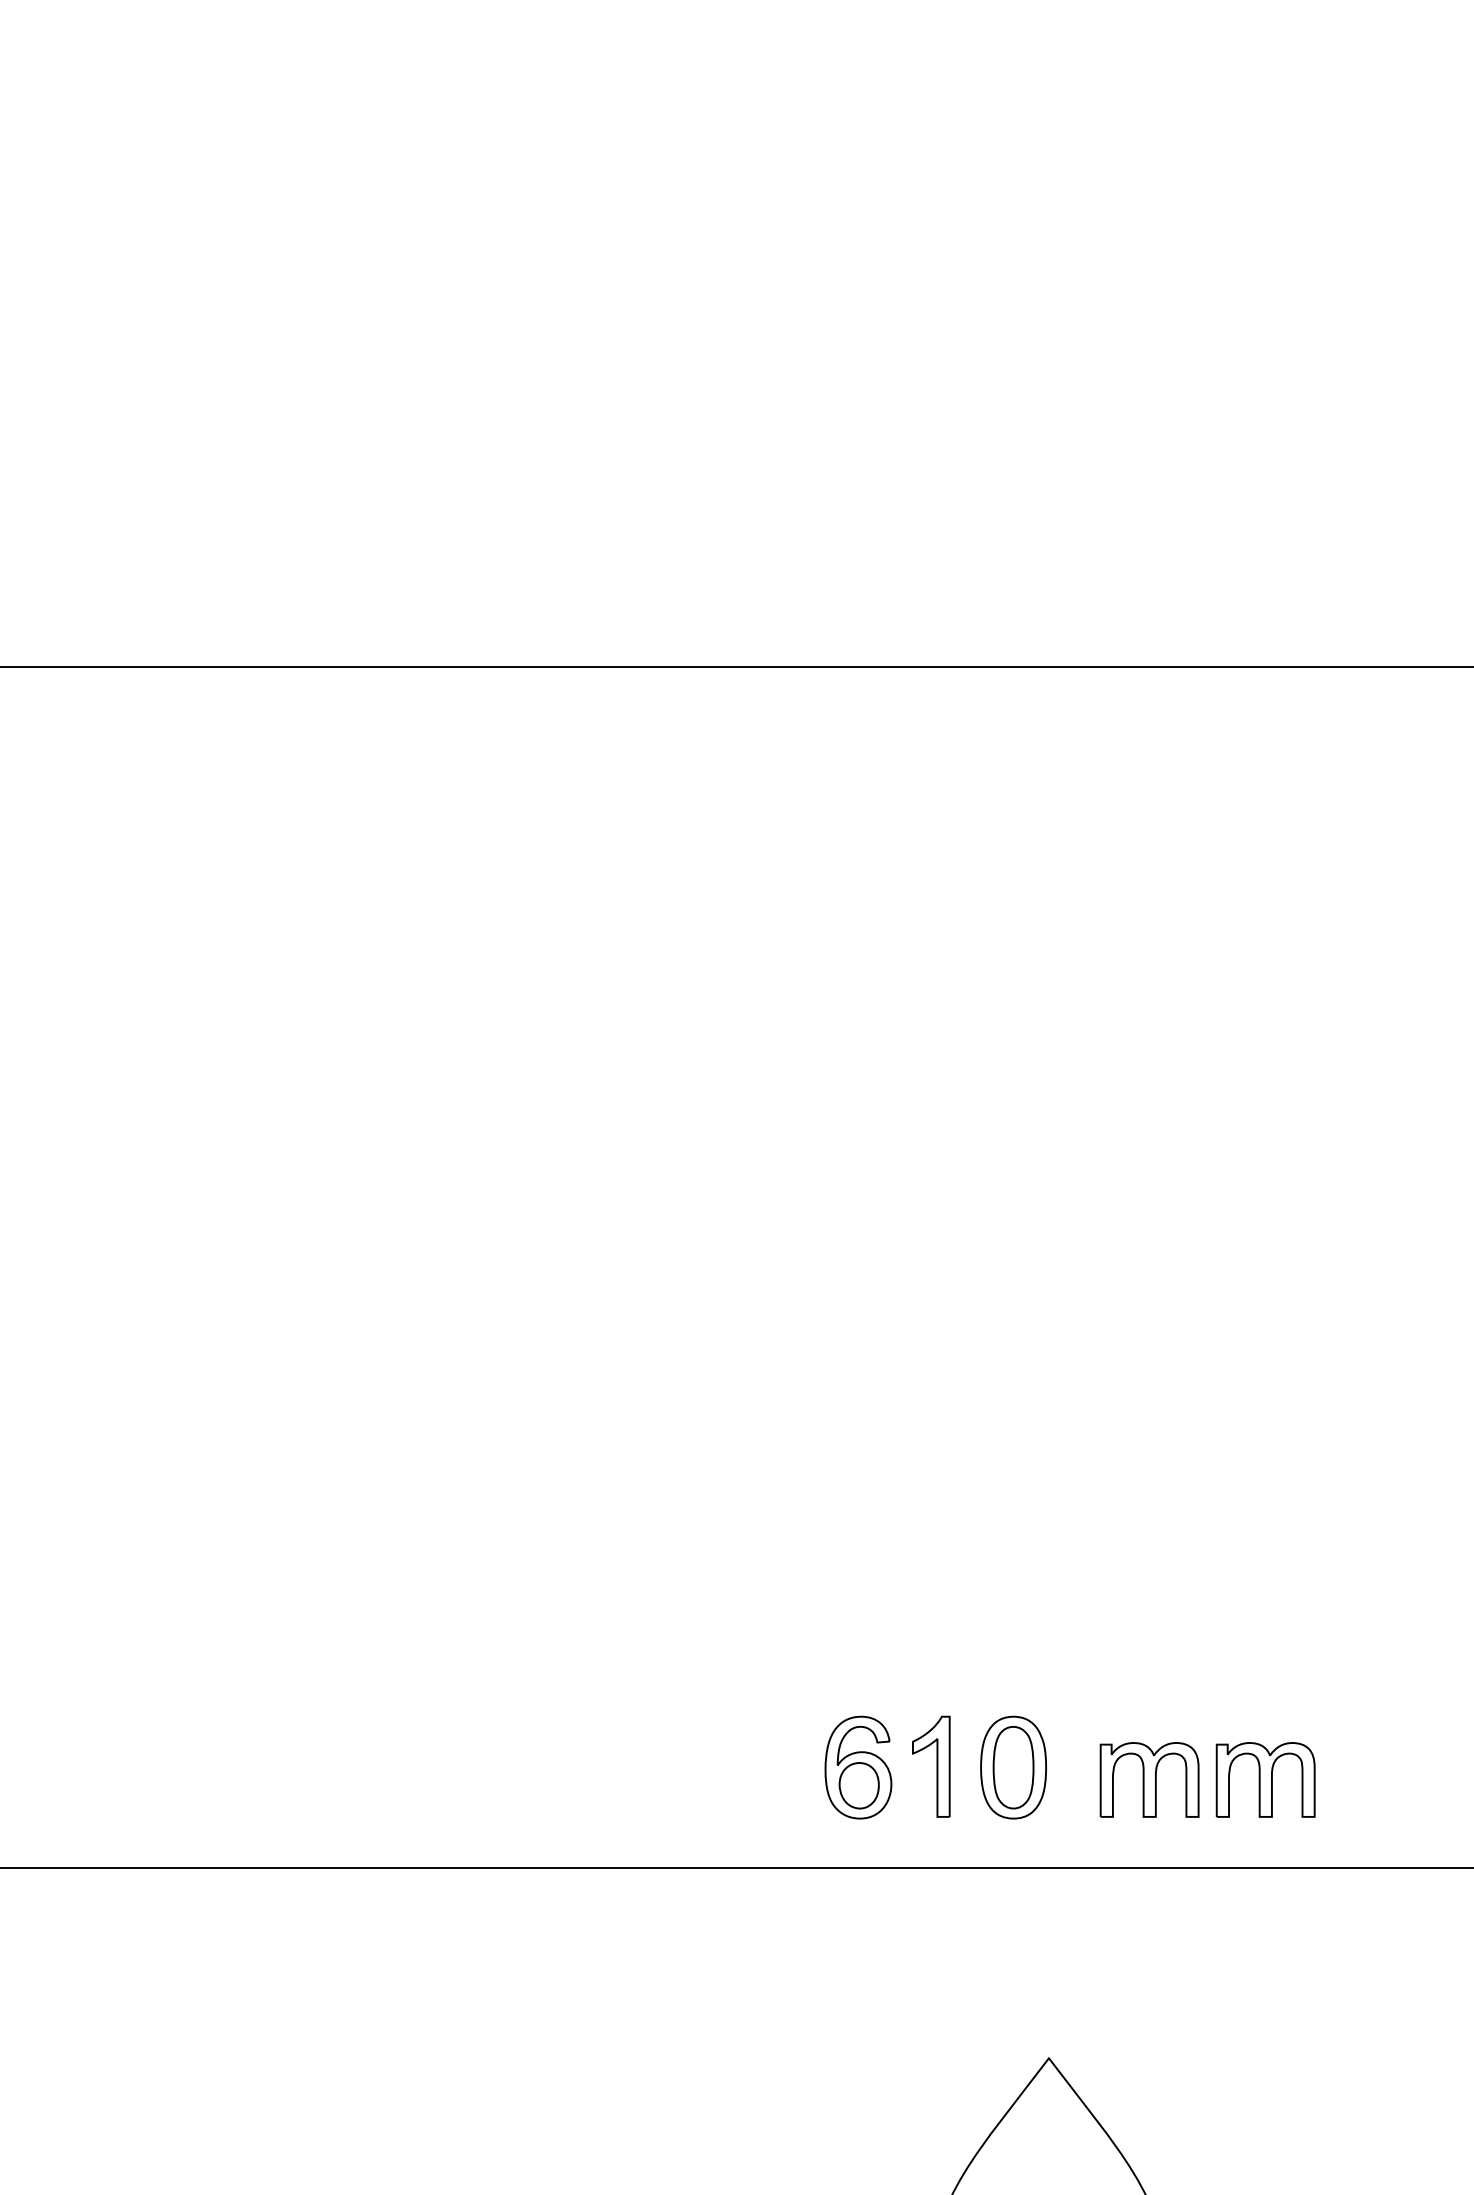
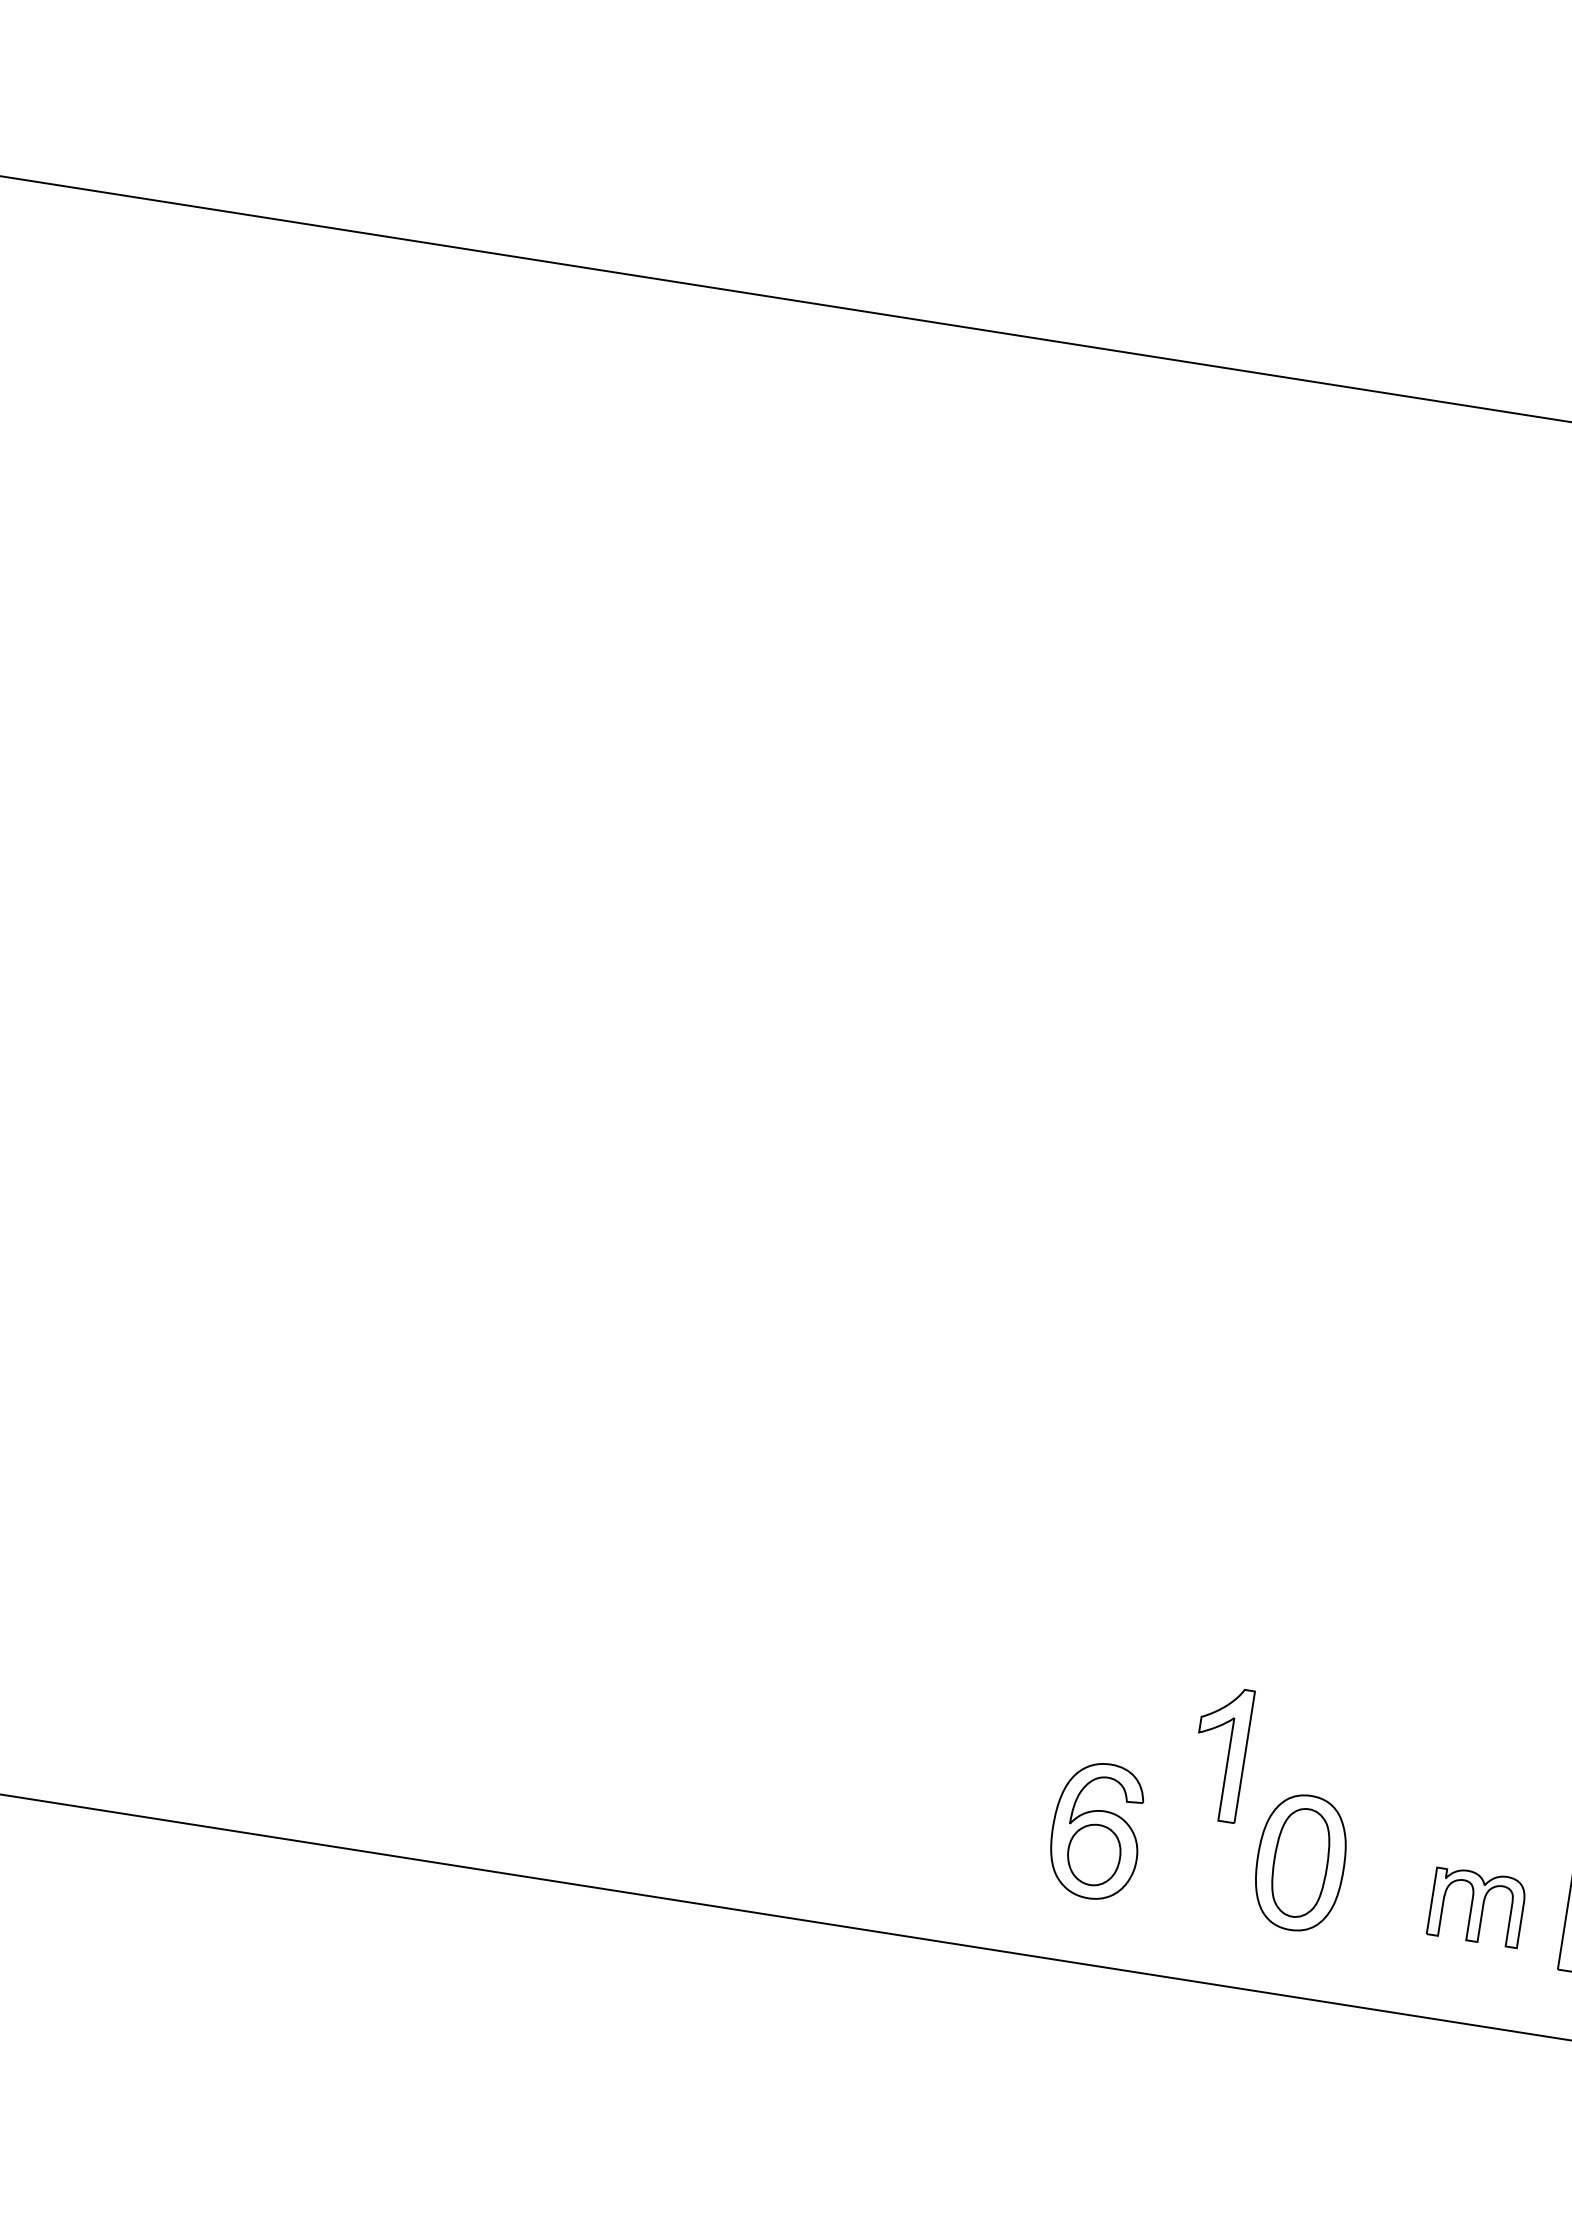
part: (931, 1766) -> (1220, 1753), moved
part: (1149, 1779) -> (1477, 1906), size x0.7

